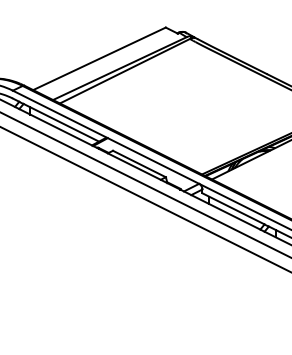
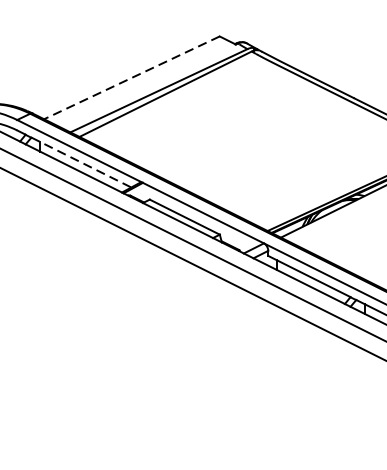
line: (99, 59) -> (131, 78), solid -> dashed
line: (61, 122) -> (81, 162), solid -> dashed

